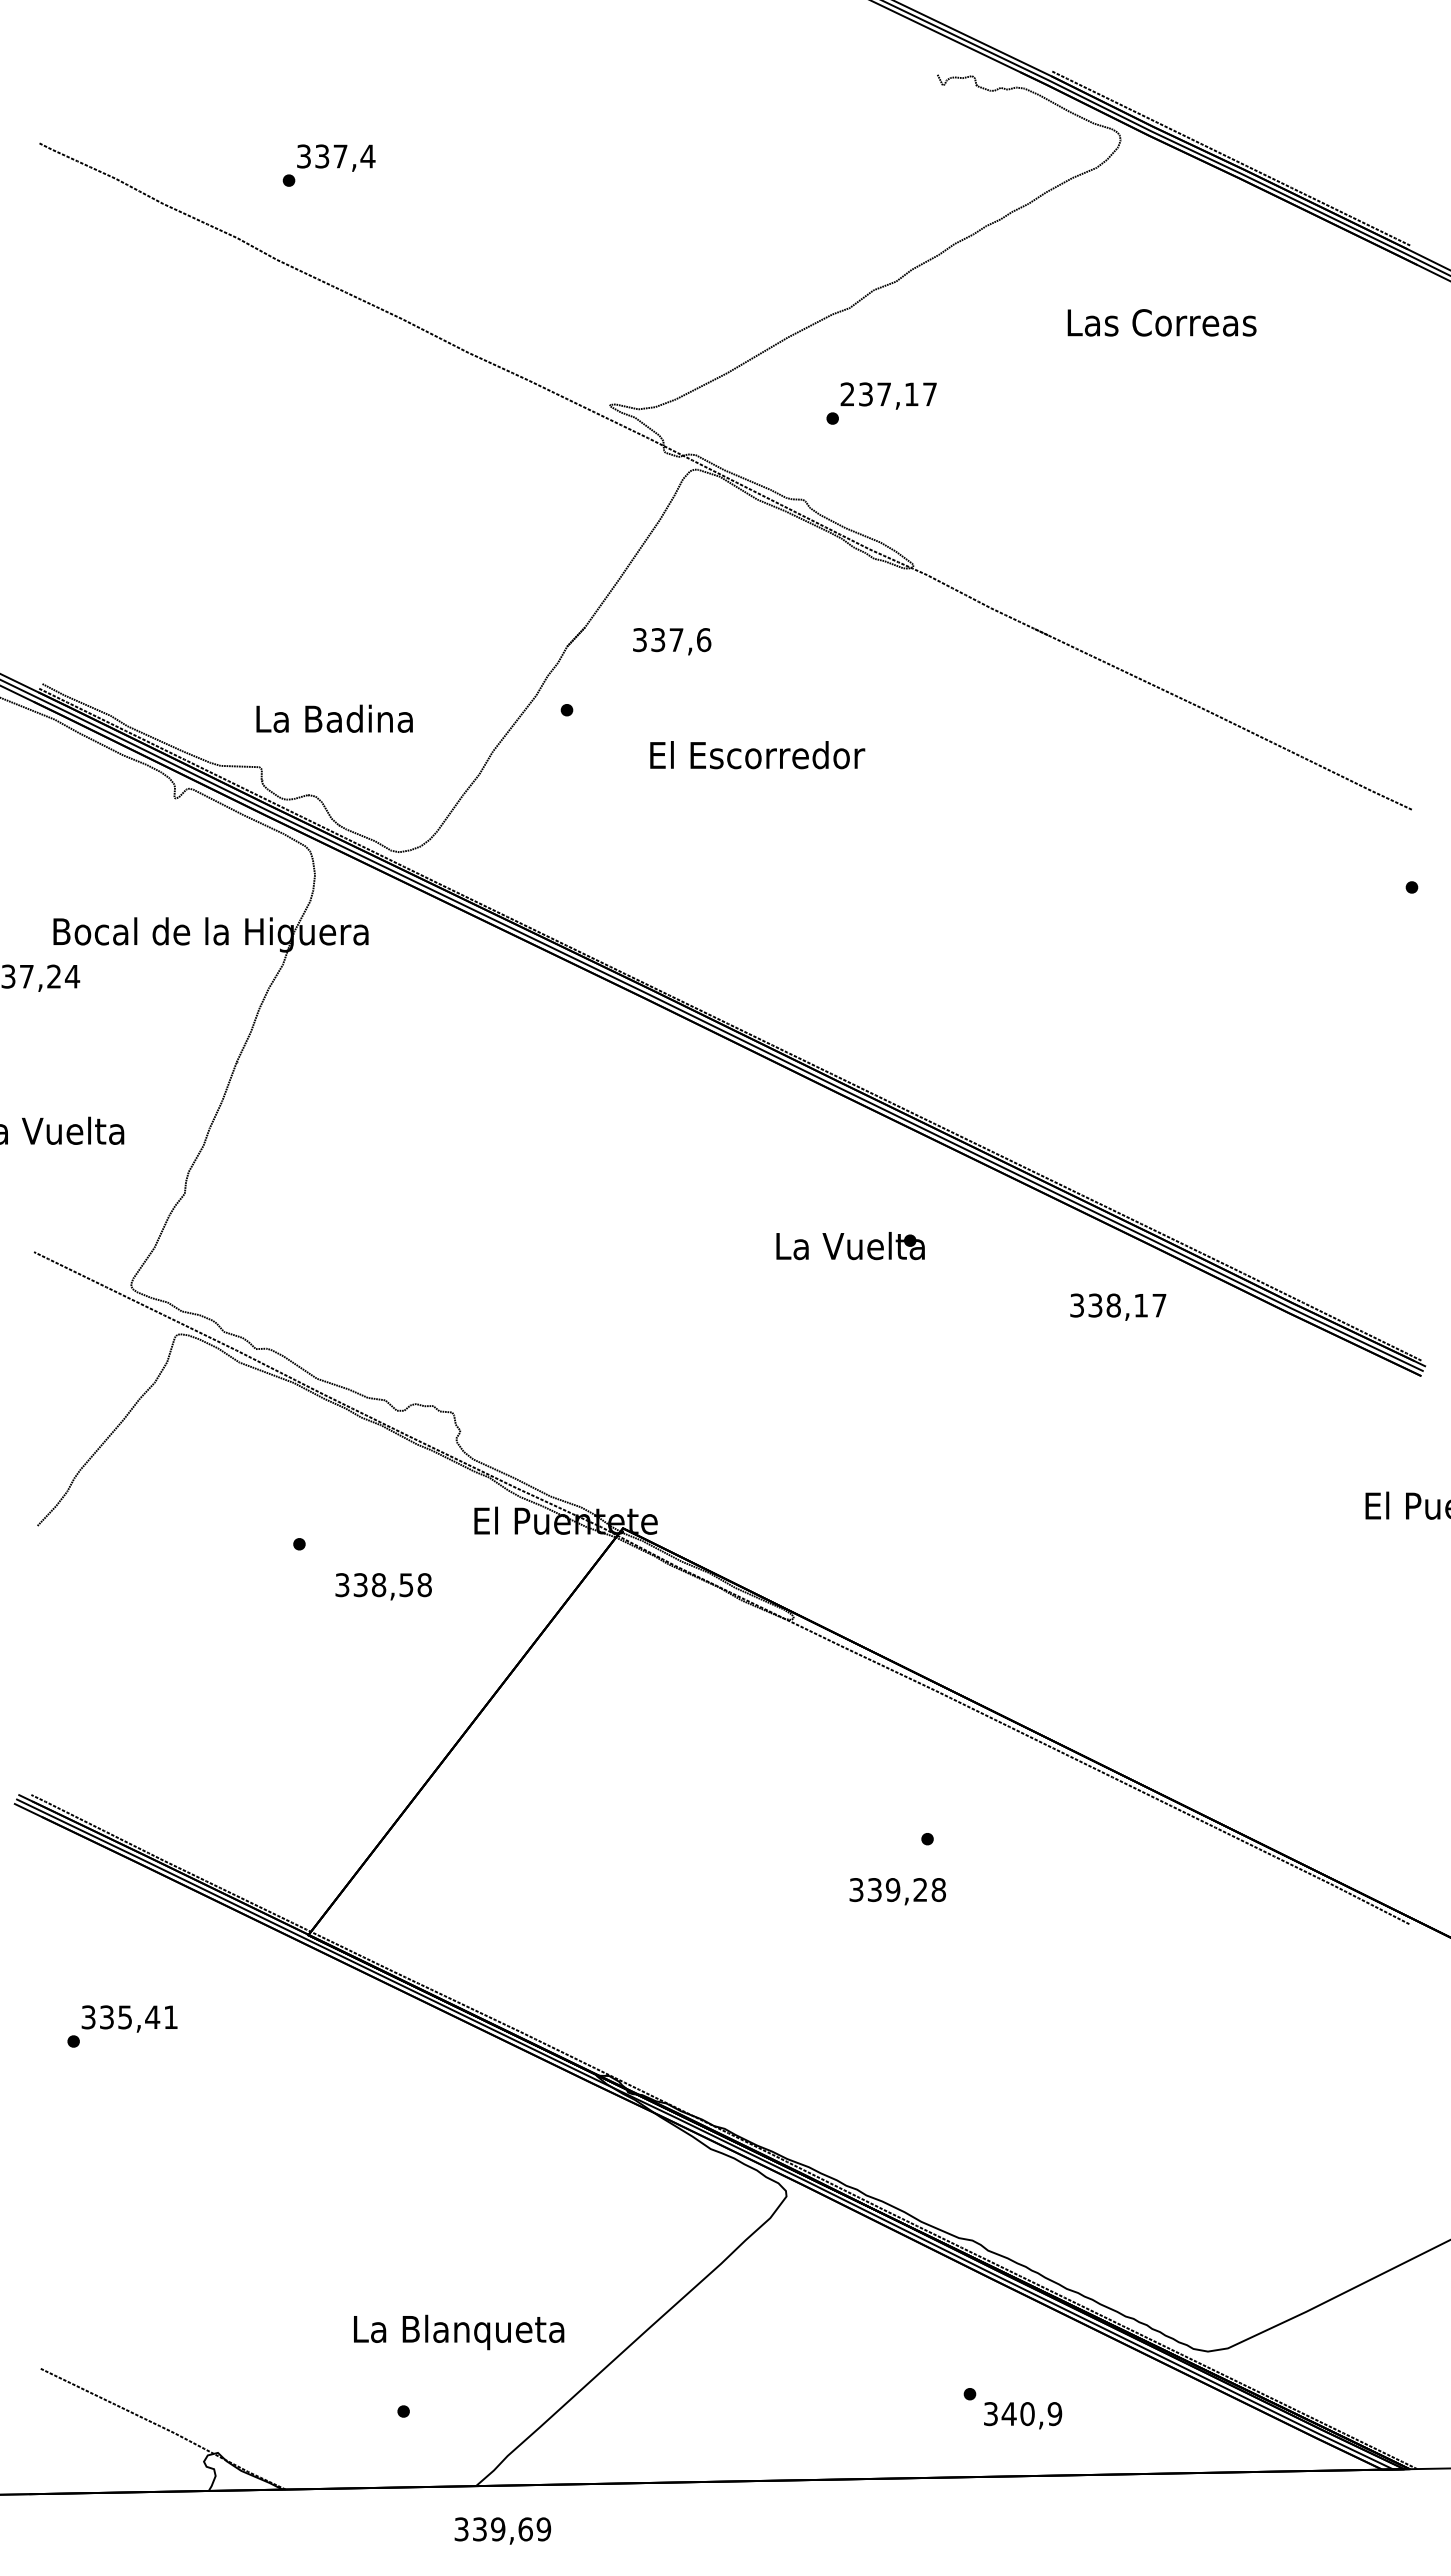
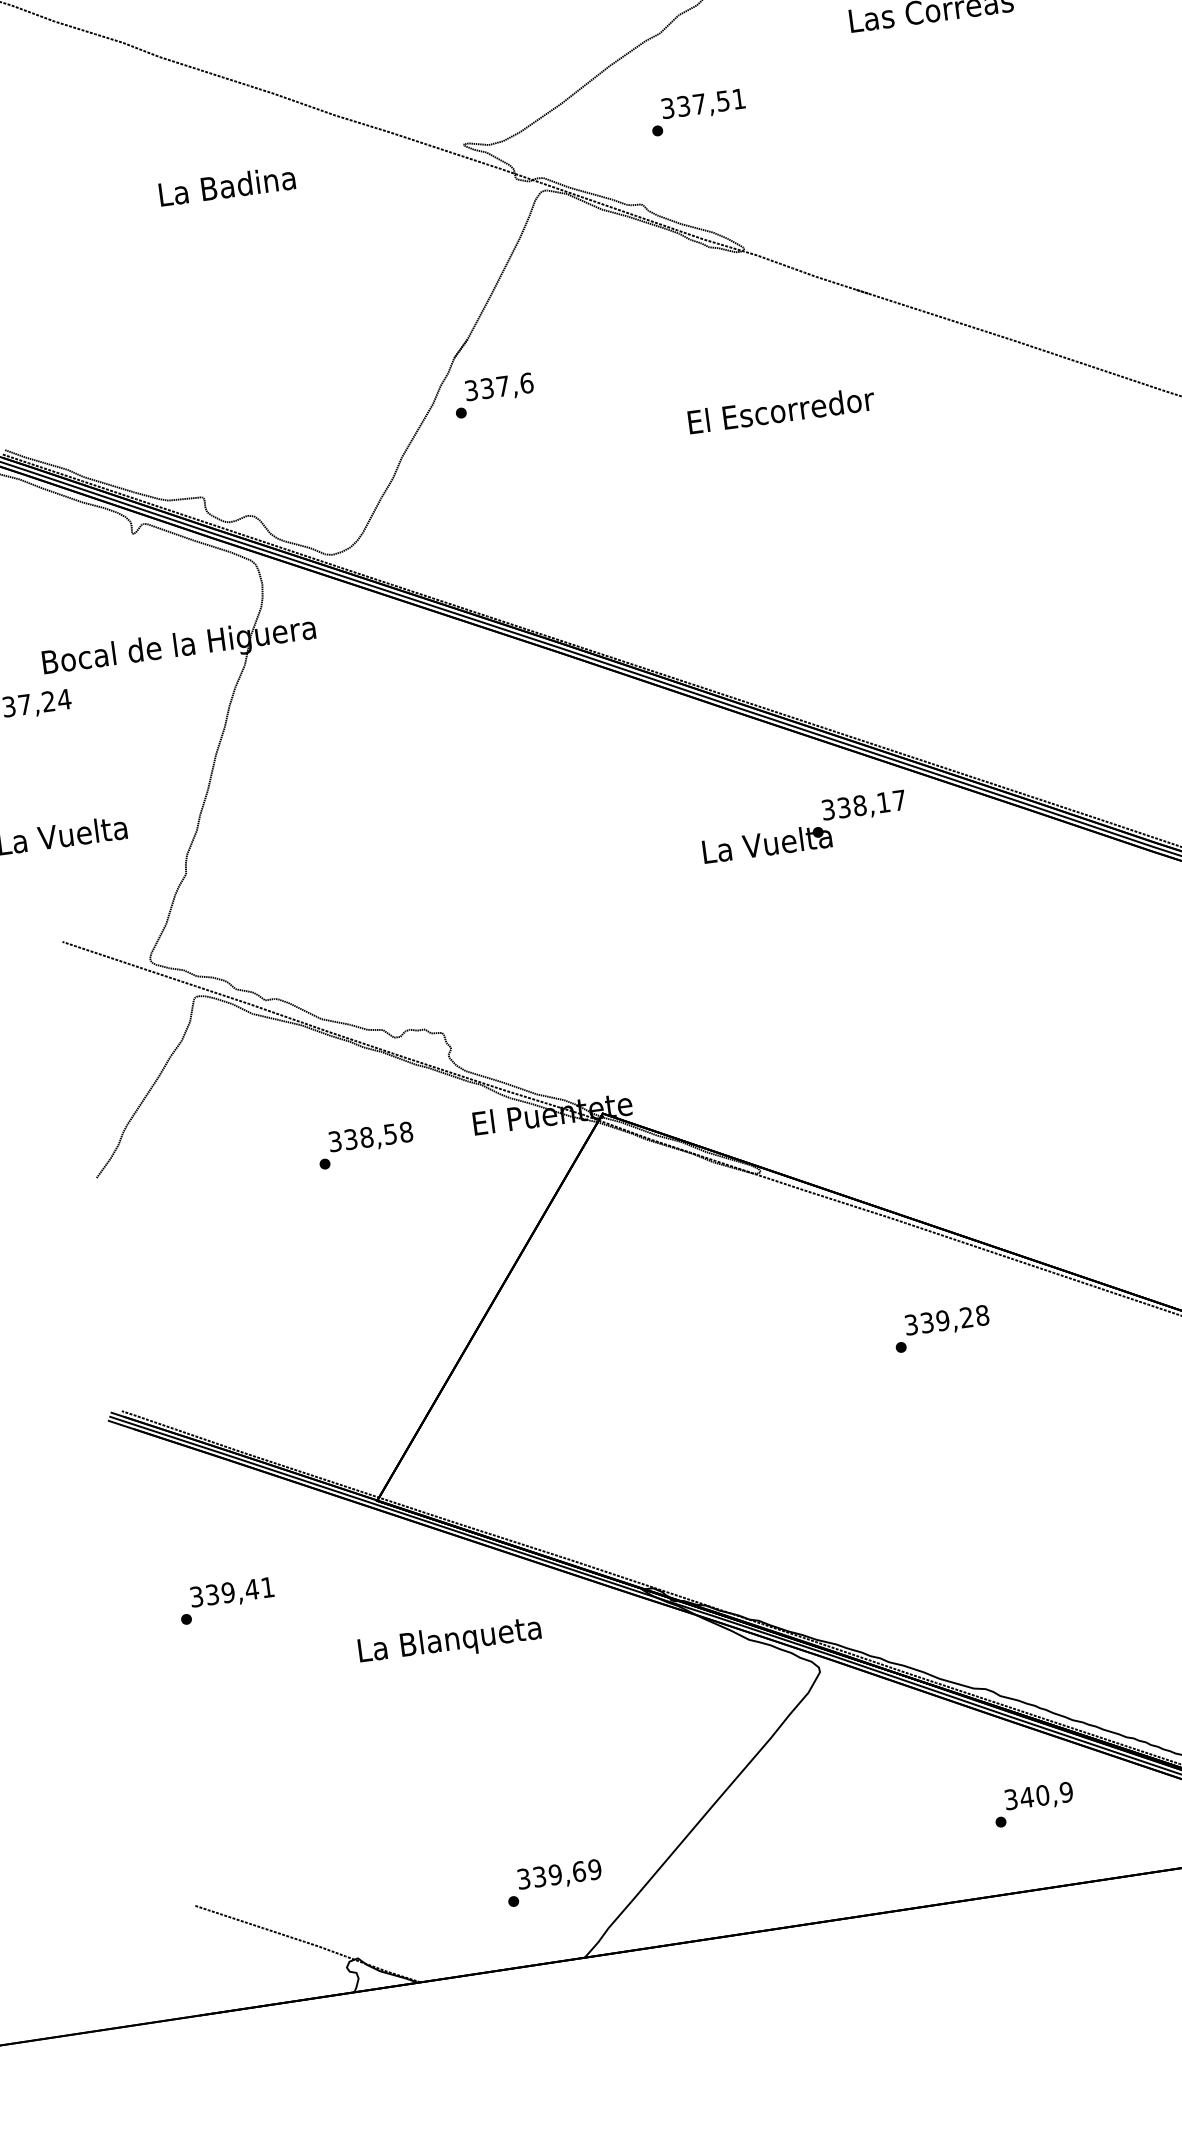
text: (888, 394) -> (703, 103), 237,17 -> 337,51
text: (672, 641) -> (499, 388), moved
text: (334, 718) -> (227, 185), moved
text: (757, 755) -> (781, 410), moved
text: (1118, 1306) -> (864, 805), moved
text: (383, 1586) -> (370, 1138), moved
text: (897, 1891) -> (946, 1321), moved
text: (125, 2016) -> (228, 1591), 335,41 -> 339,41
text: (459, 2332) -> (450, 1641), moved
text: (1023, 2415) -> (1039, 1797), moved
text: (502, 2530) -> (559, 1875), moved

